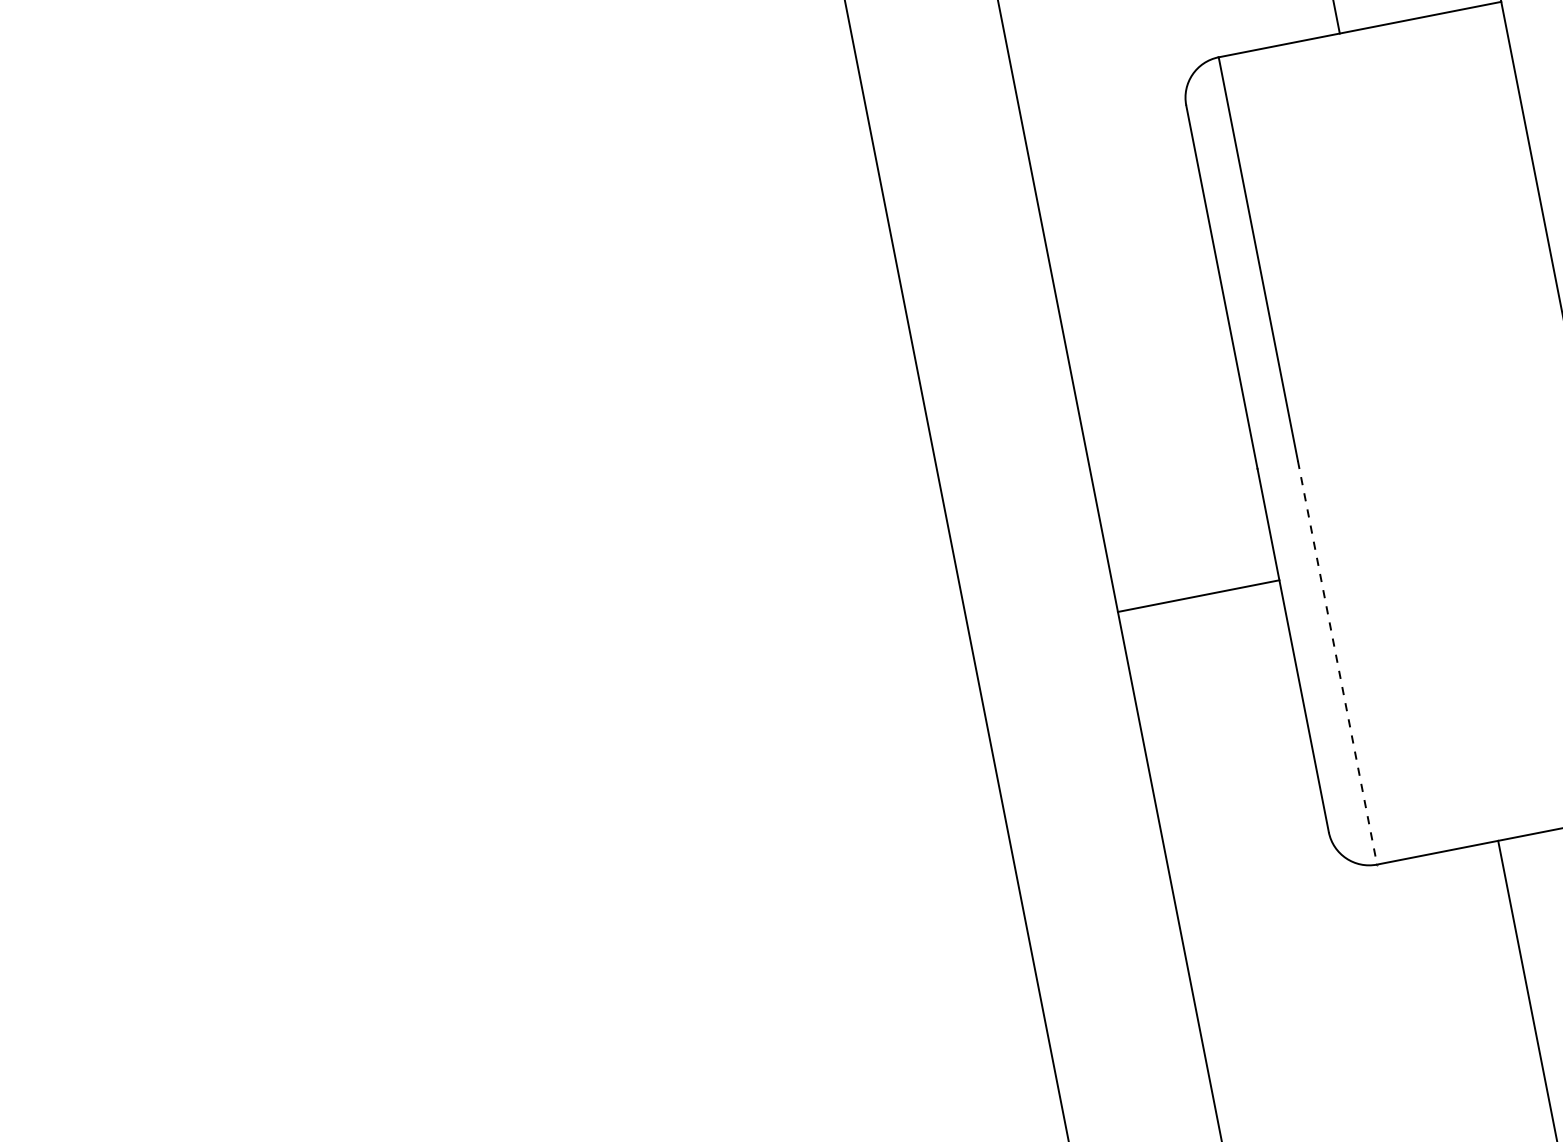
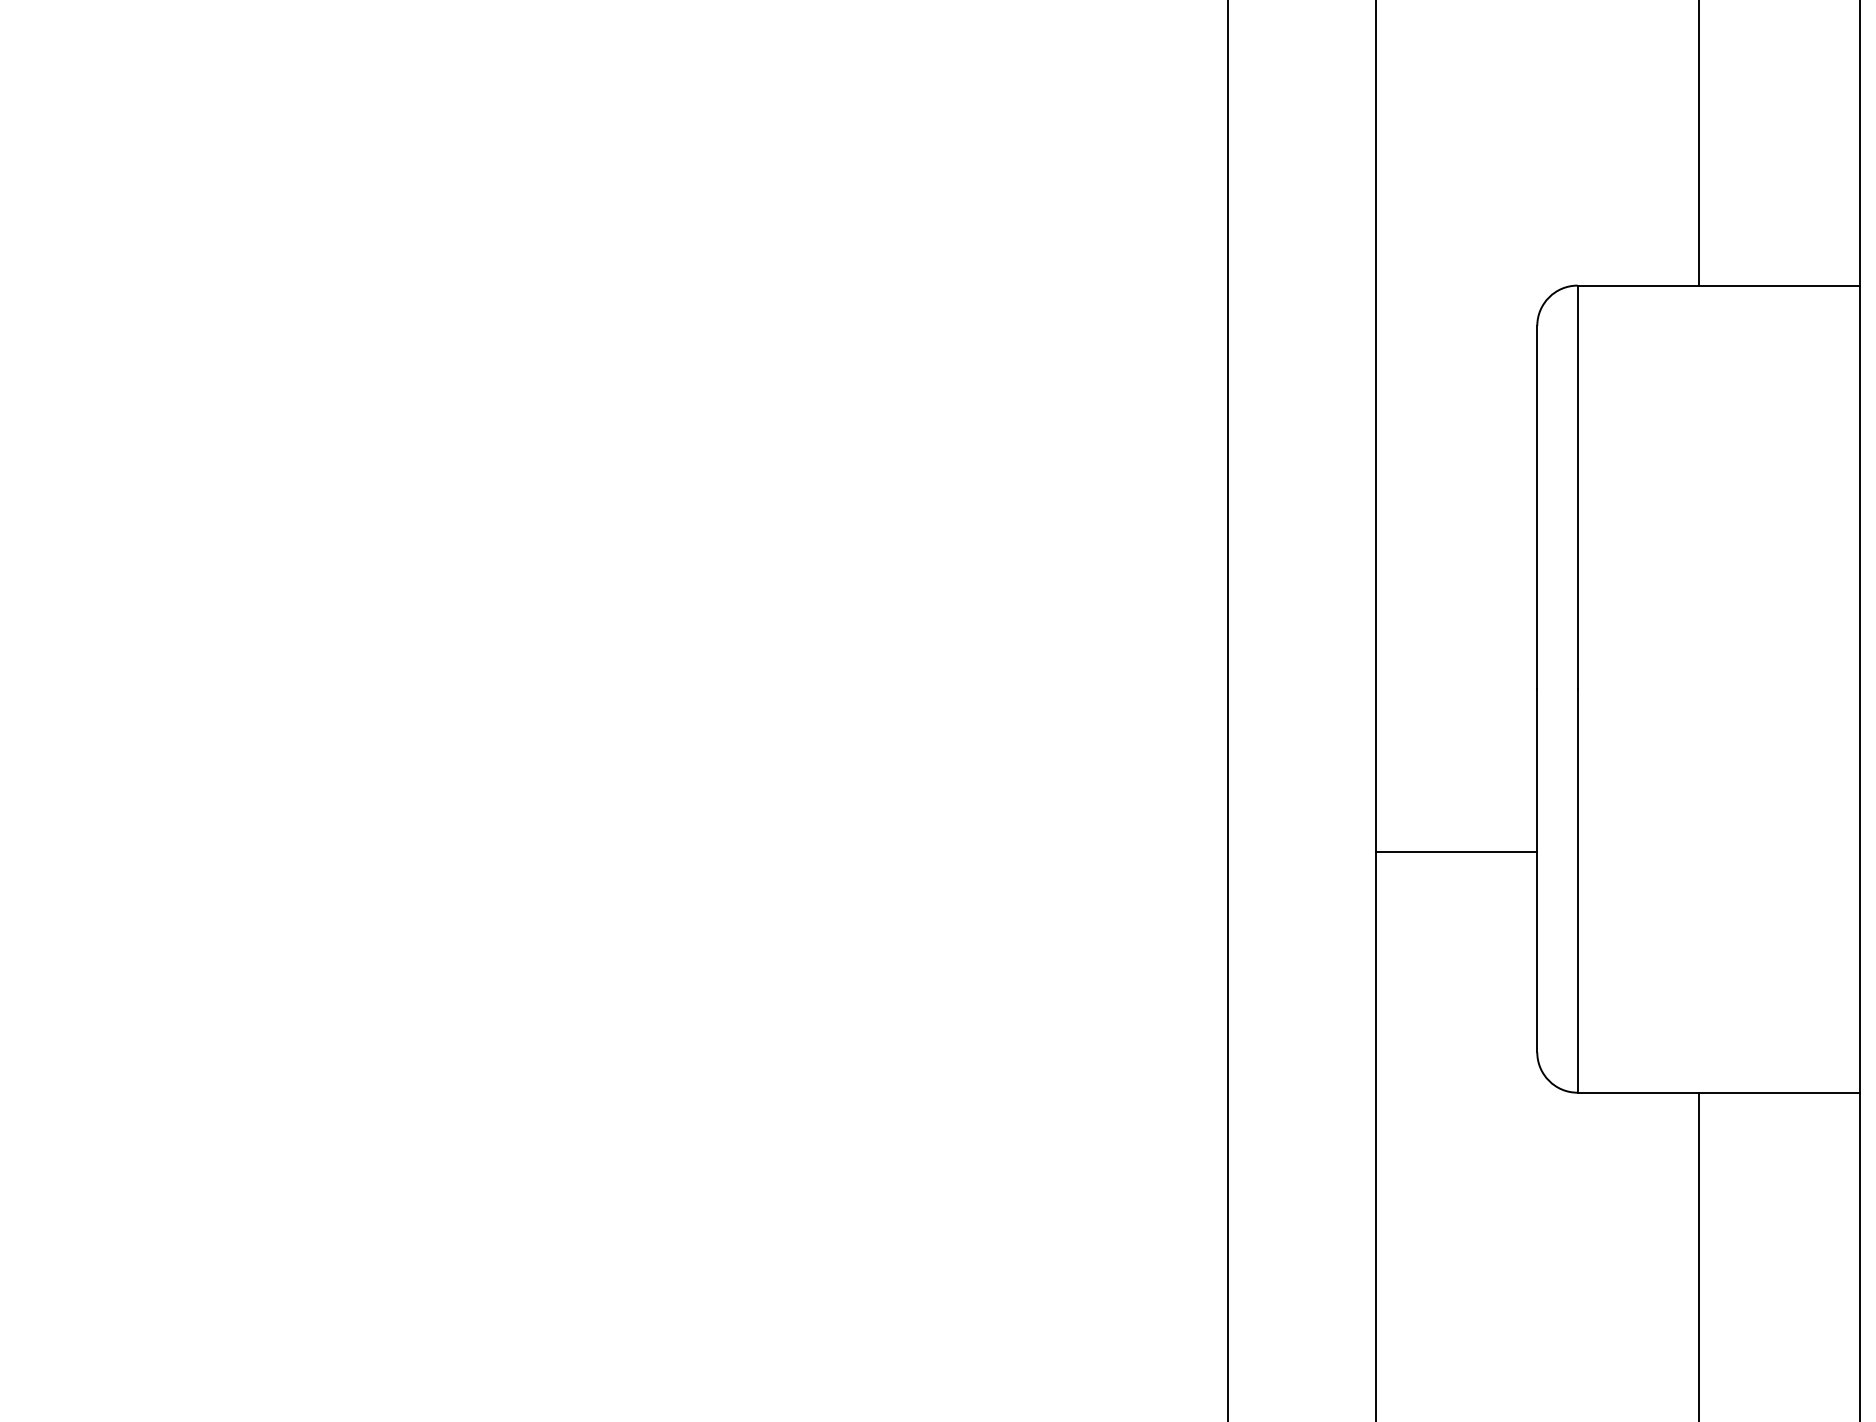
line: (1198, 596) -> (1456, 851), moved
line: (1337, 662) -> (1577, 890), dashed -> solid

